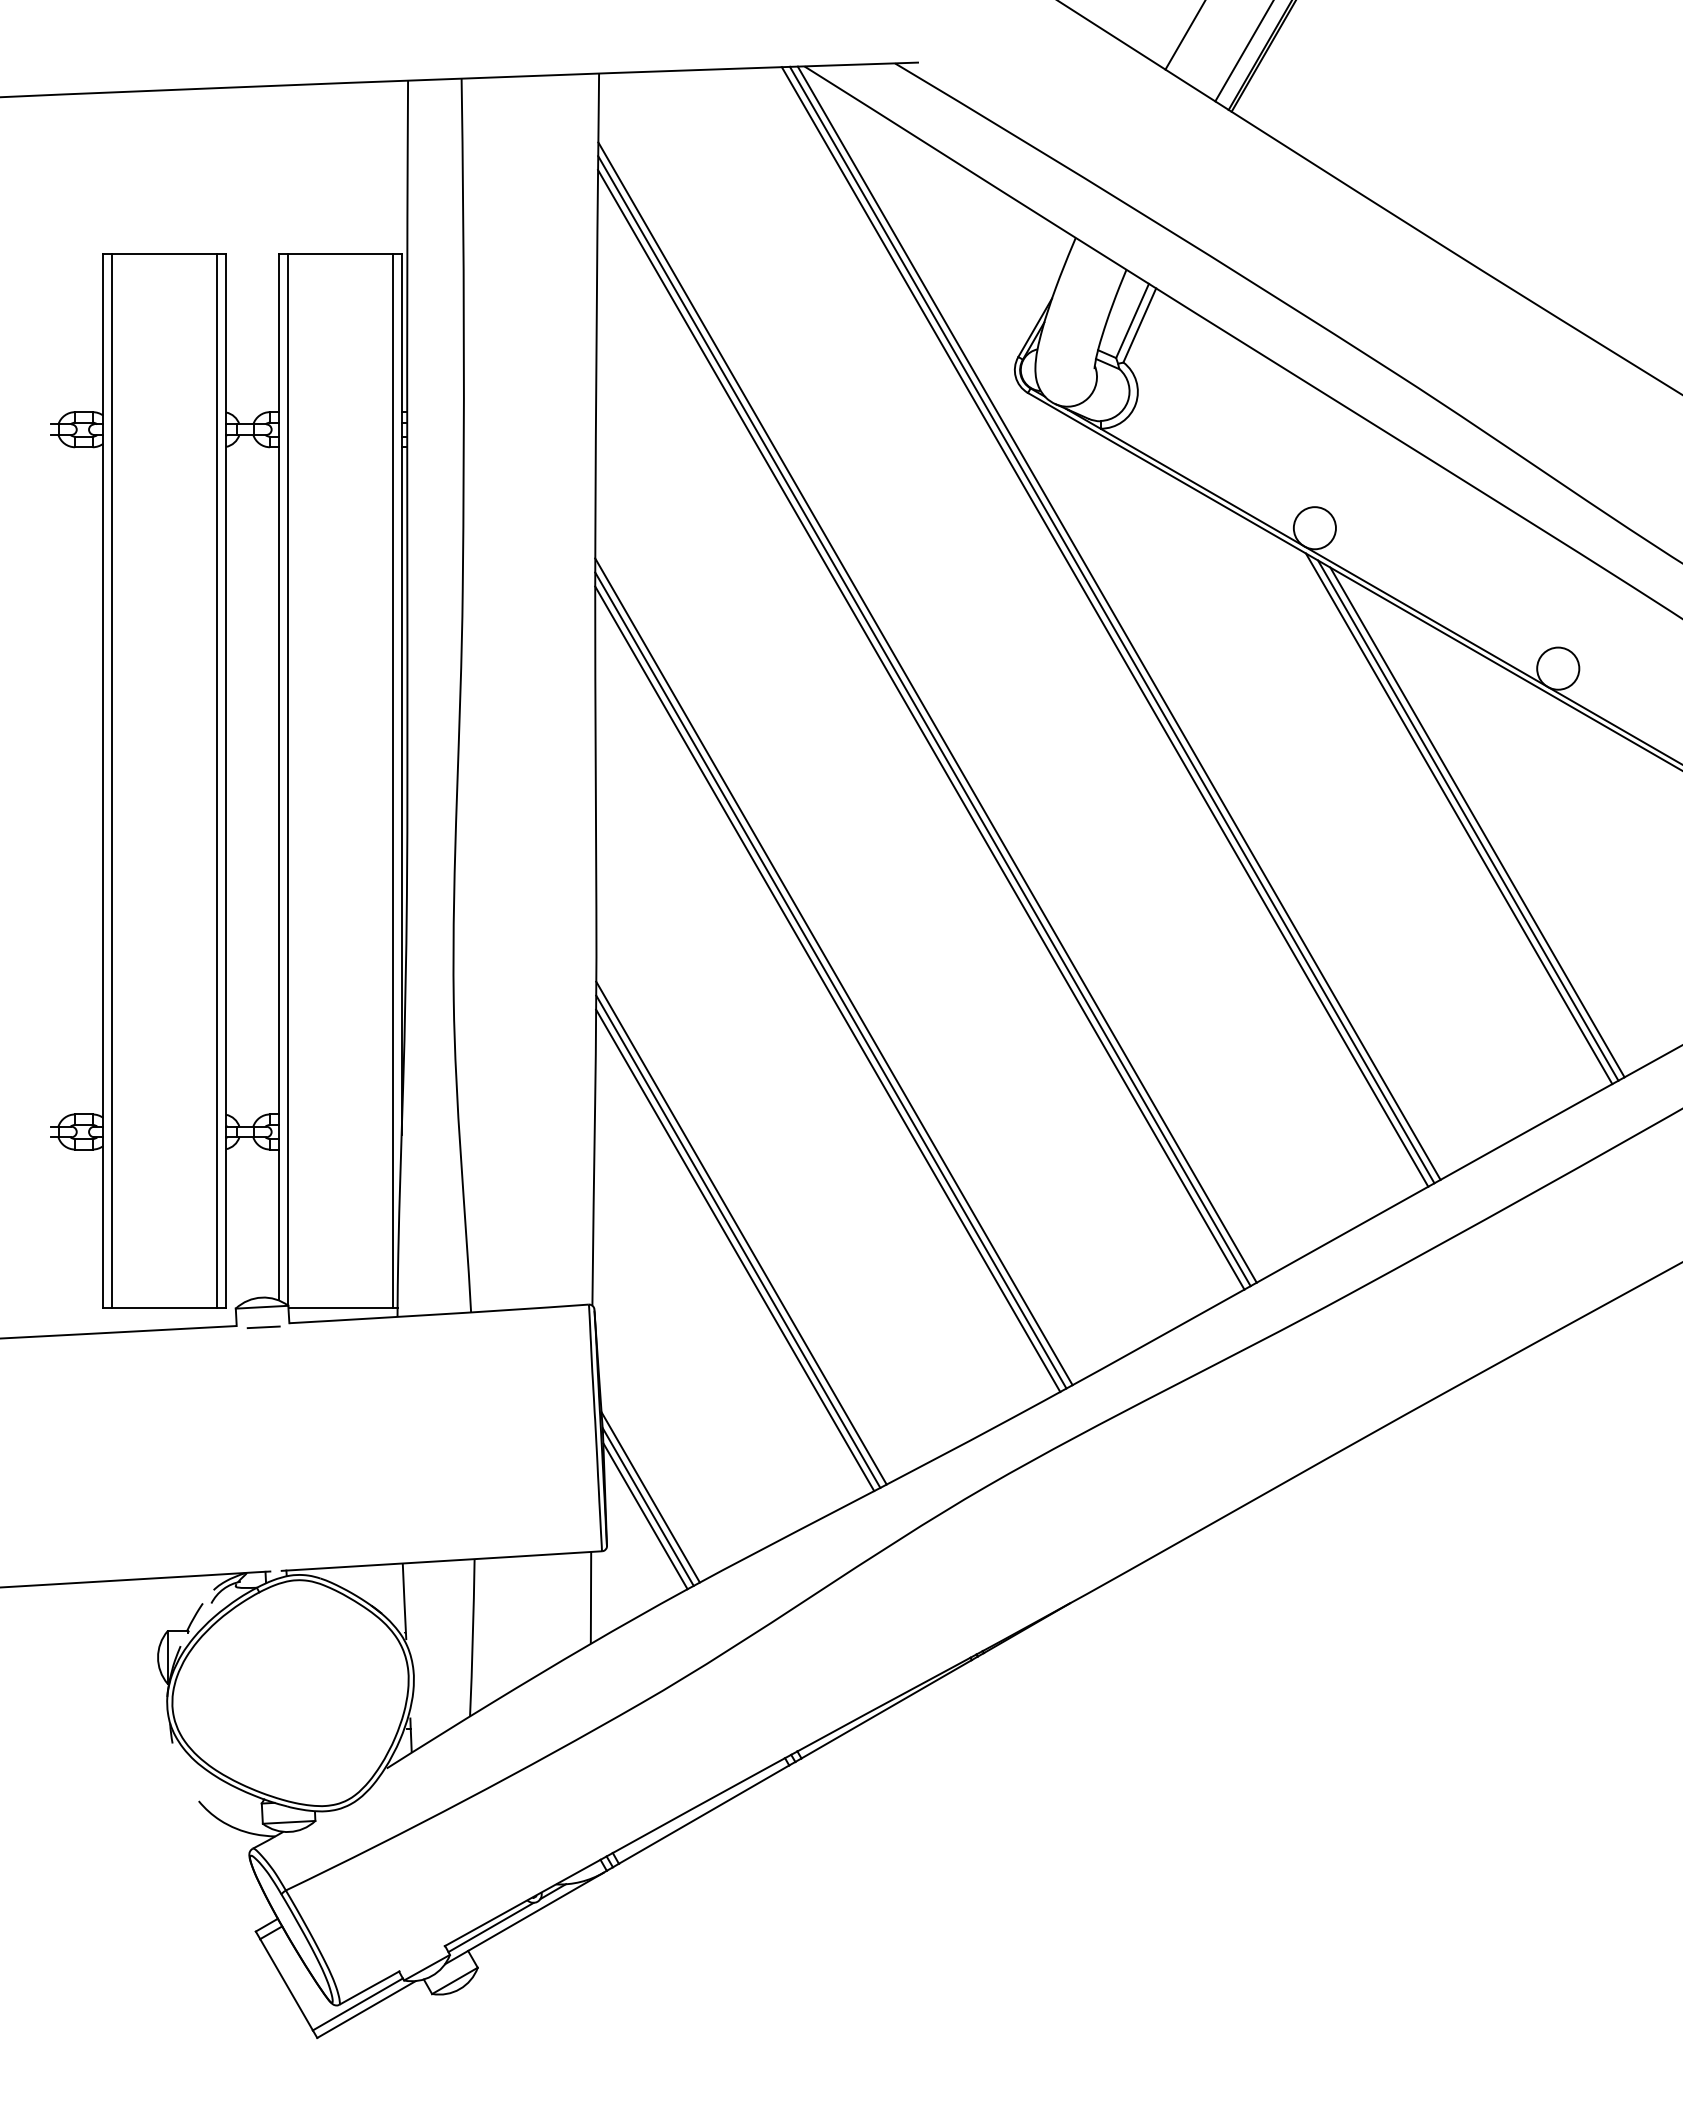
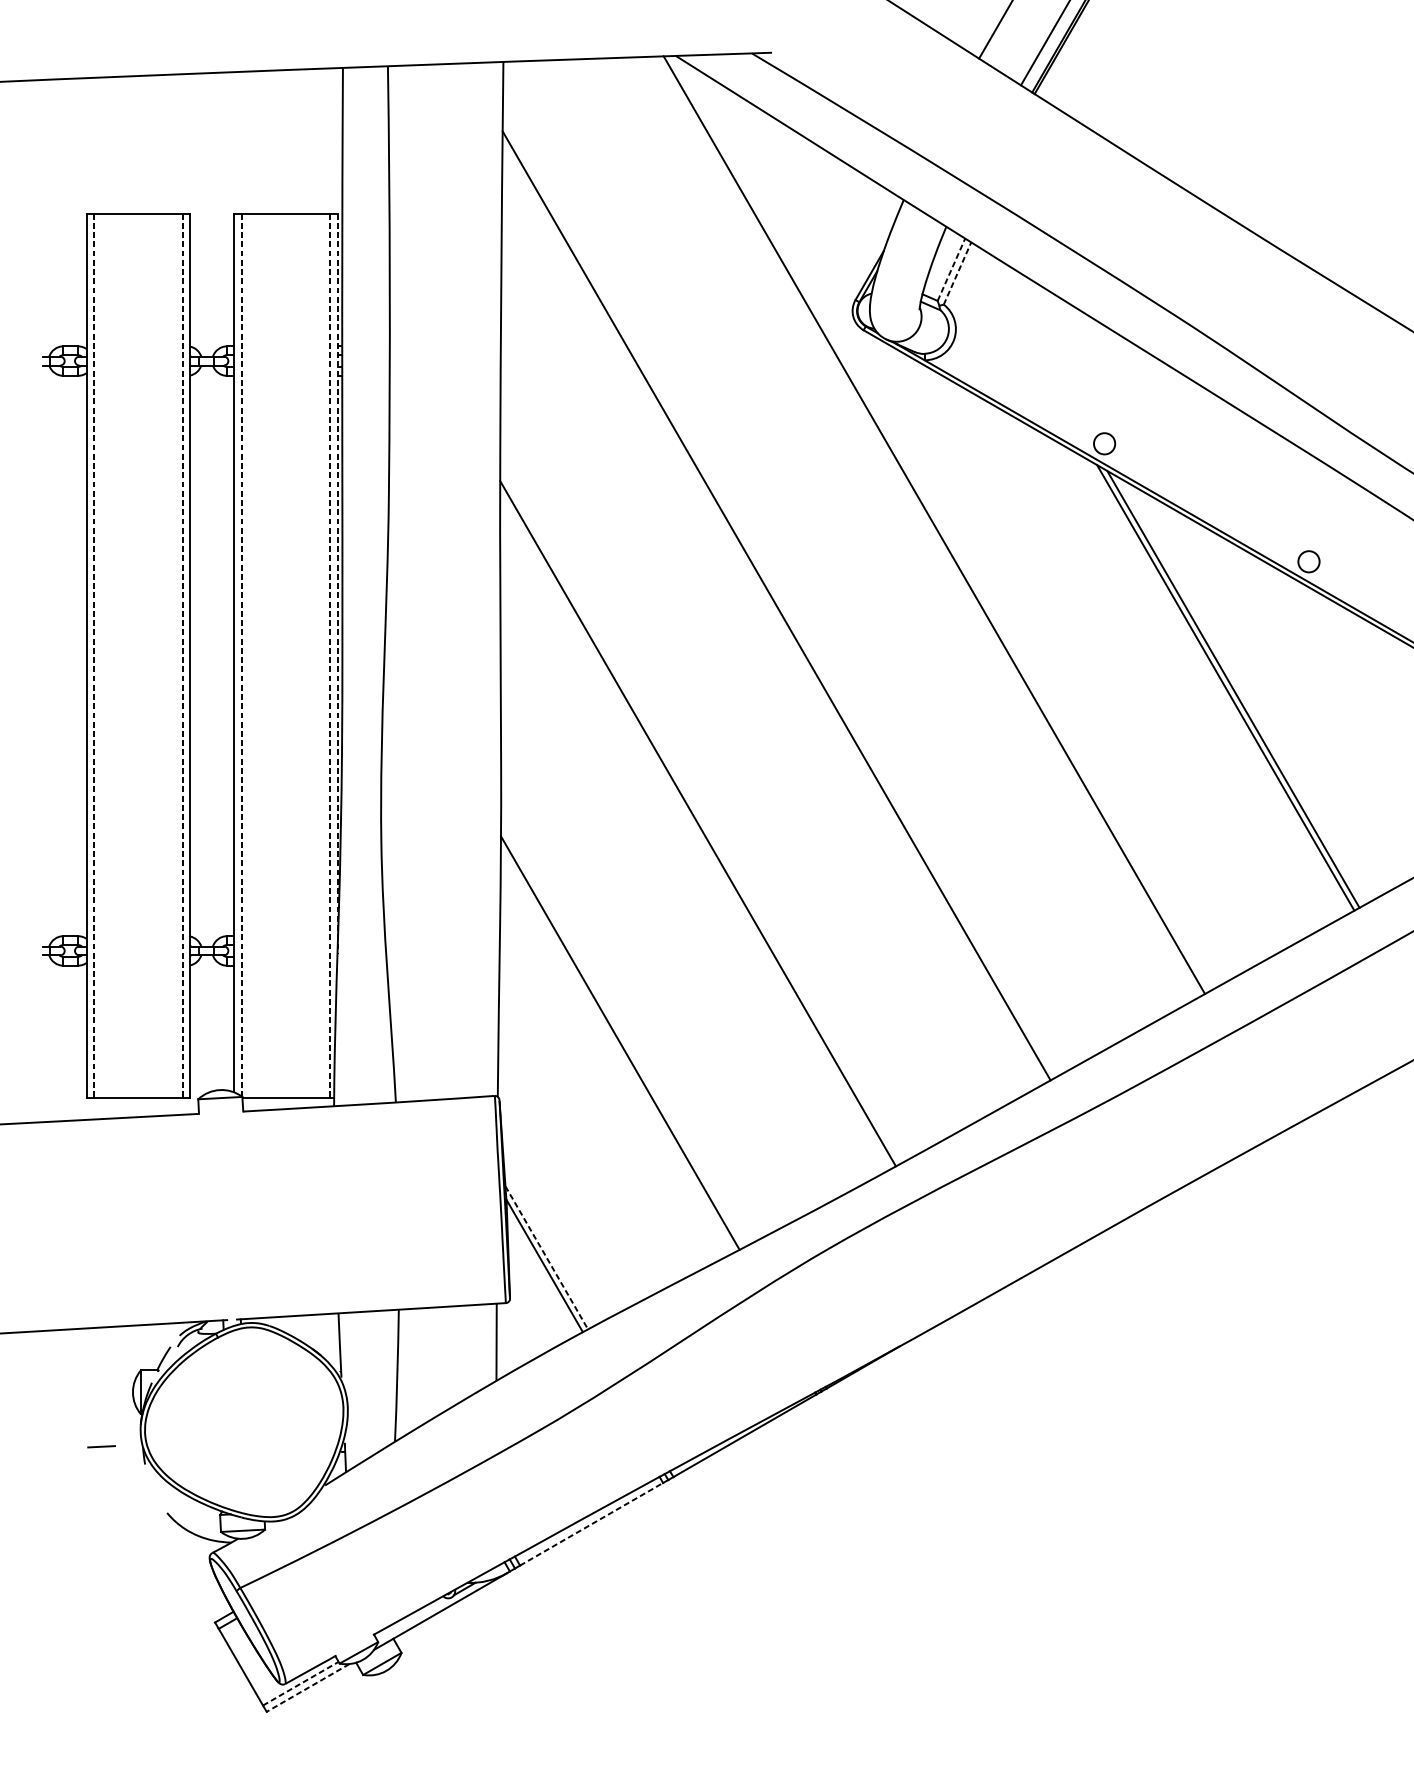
line: (1132, 320) -> (951, 269), solid -> dashed
line: (1139, 325) -> (957, 273), solid -> dashed
circle: (1314, 528) -> (1104, 444), size x0.6
line: (1118, 622) -> (939, 523), removed
line: (1104, 626) -> (927, 526), removed
circle: (1558, 668) -> (1309, 561), size x0.6
line: (401, 694) -> (337, 583), solid -> dashed
line: (927, 712) -> (779, 598), removed
line: (921, 729) -> (774, 612), removed
line: (287, 779) -> (241, 654), solid -> dashed
line: (112, 780) -> (94, 655), solid -> dashed
line: (217, 780) -> (182, 655), solid -> dashed
line: (392, 780) -> (329, 655), solid -> dashed
line: (1477, 822) -> (1241, 691), removed
line: (833, 971) -> (700, 816), removed
line: (827, 989) -> (695, 831), removed
line: (741, 1232) -> (623, 1035), removed
line: (735, 1250) -> (617, 1050), removed
line: (263, 1326) -> (101, 1446), moved
line: (650, 1497) -> (546, 1257), solid -> dashed
line: (645, 1516) -> (542, 1273), removed
line: (704, 1814) -> (591, 1524), solid -> dashed
line: (490, 1927) -> (412, 1619), removed
line: (357, 2004) -> (300, 1683), solid -> dashed
line: (366, 2009) -> (308, 1687), solid -> dashed

